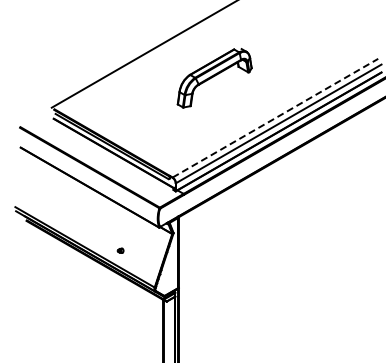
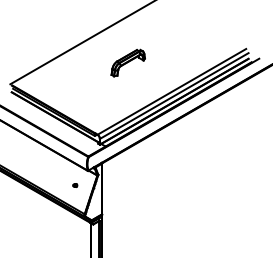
part: (215, 78) -> (128, 63), size x0.62
line: (275, 118) -> (171, 92), dashed -> solid
part: (120, 250) -> (75, 185), moved

